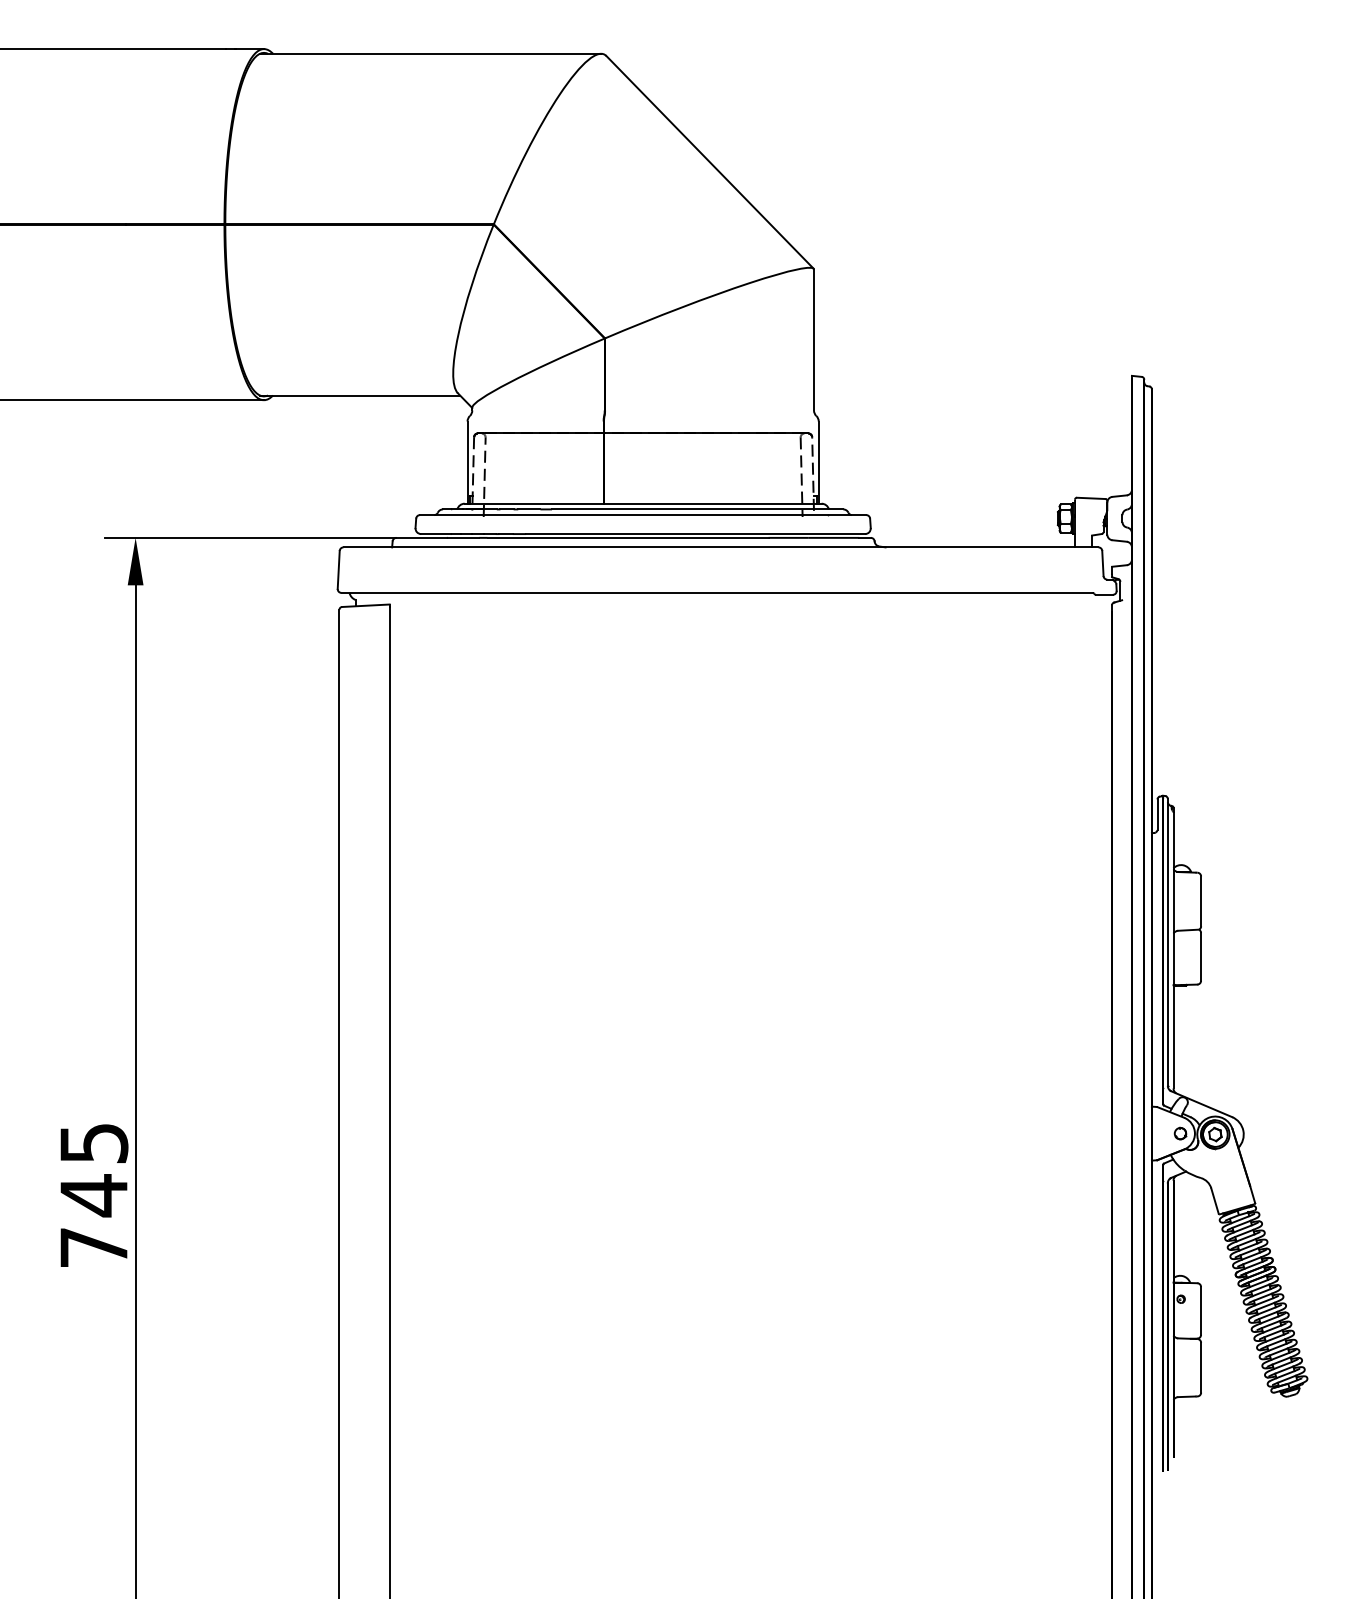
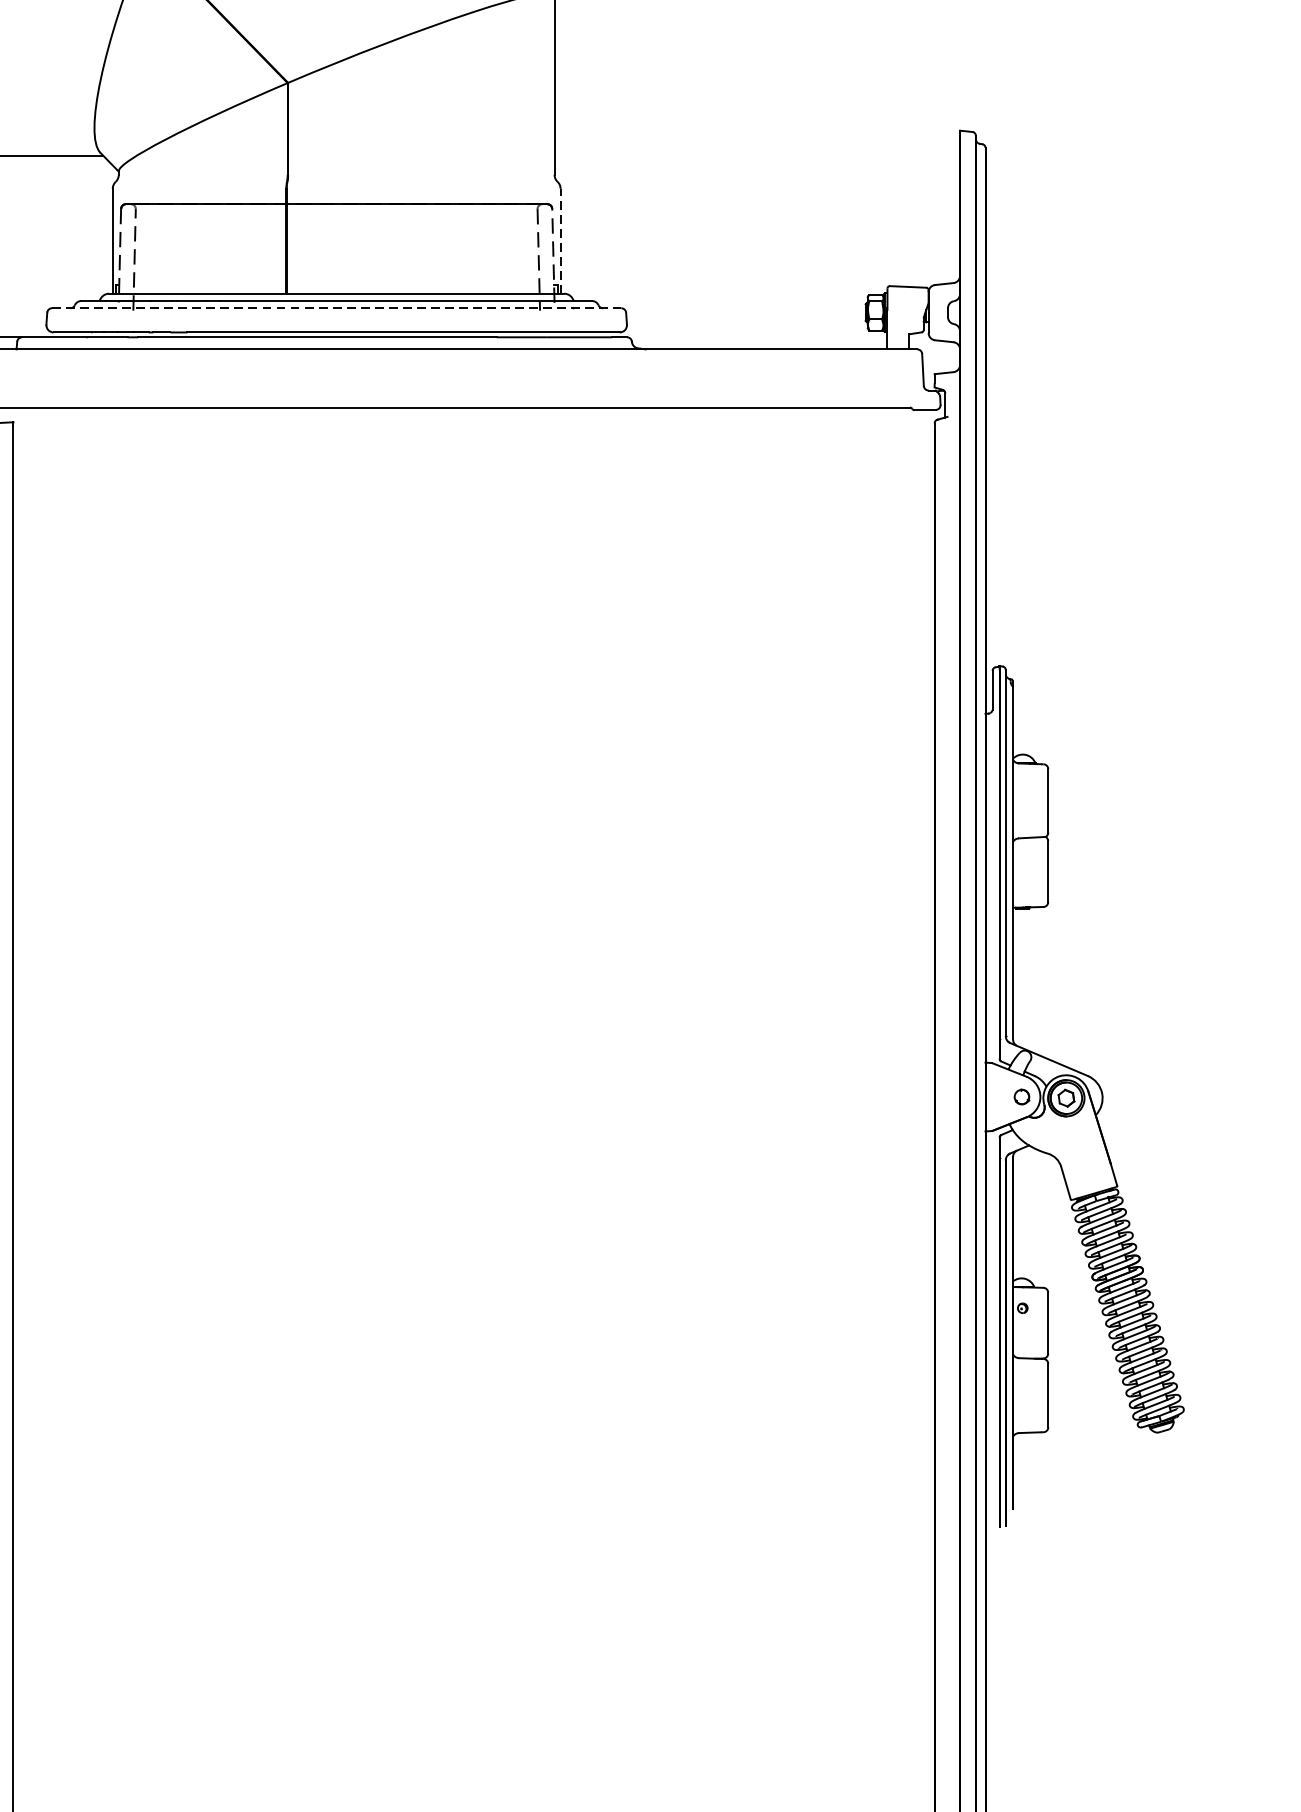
line: (818, 462) -> (560, 241), solid -> dashed
line: (643, 515) -> (337, 308), solid -> dashed

